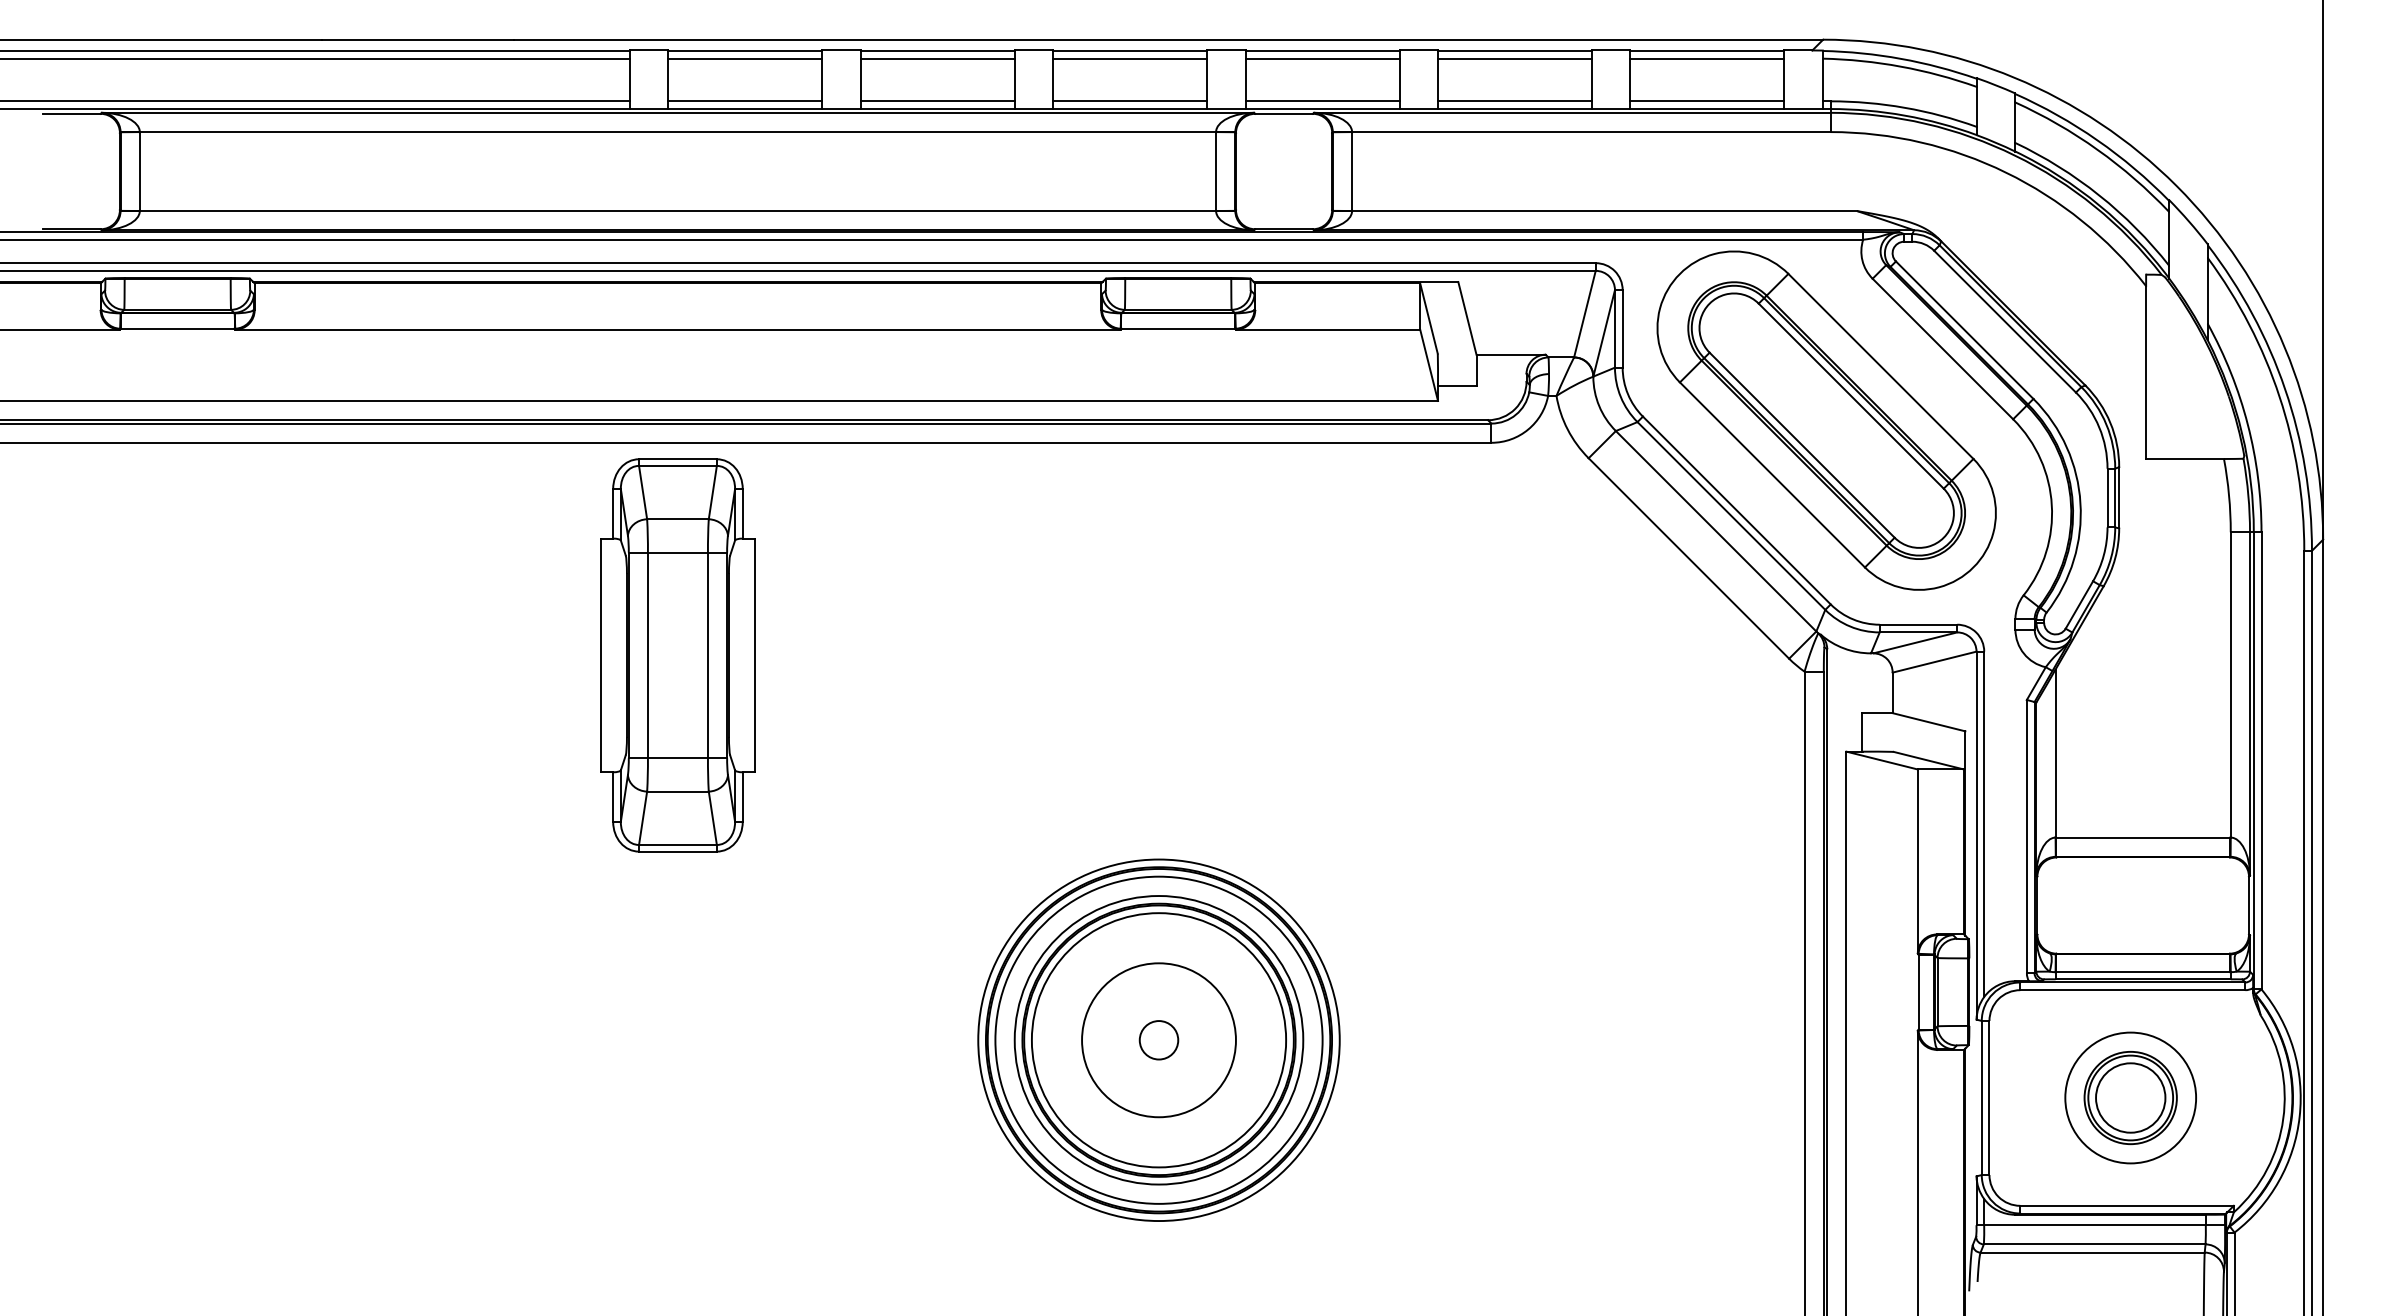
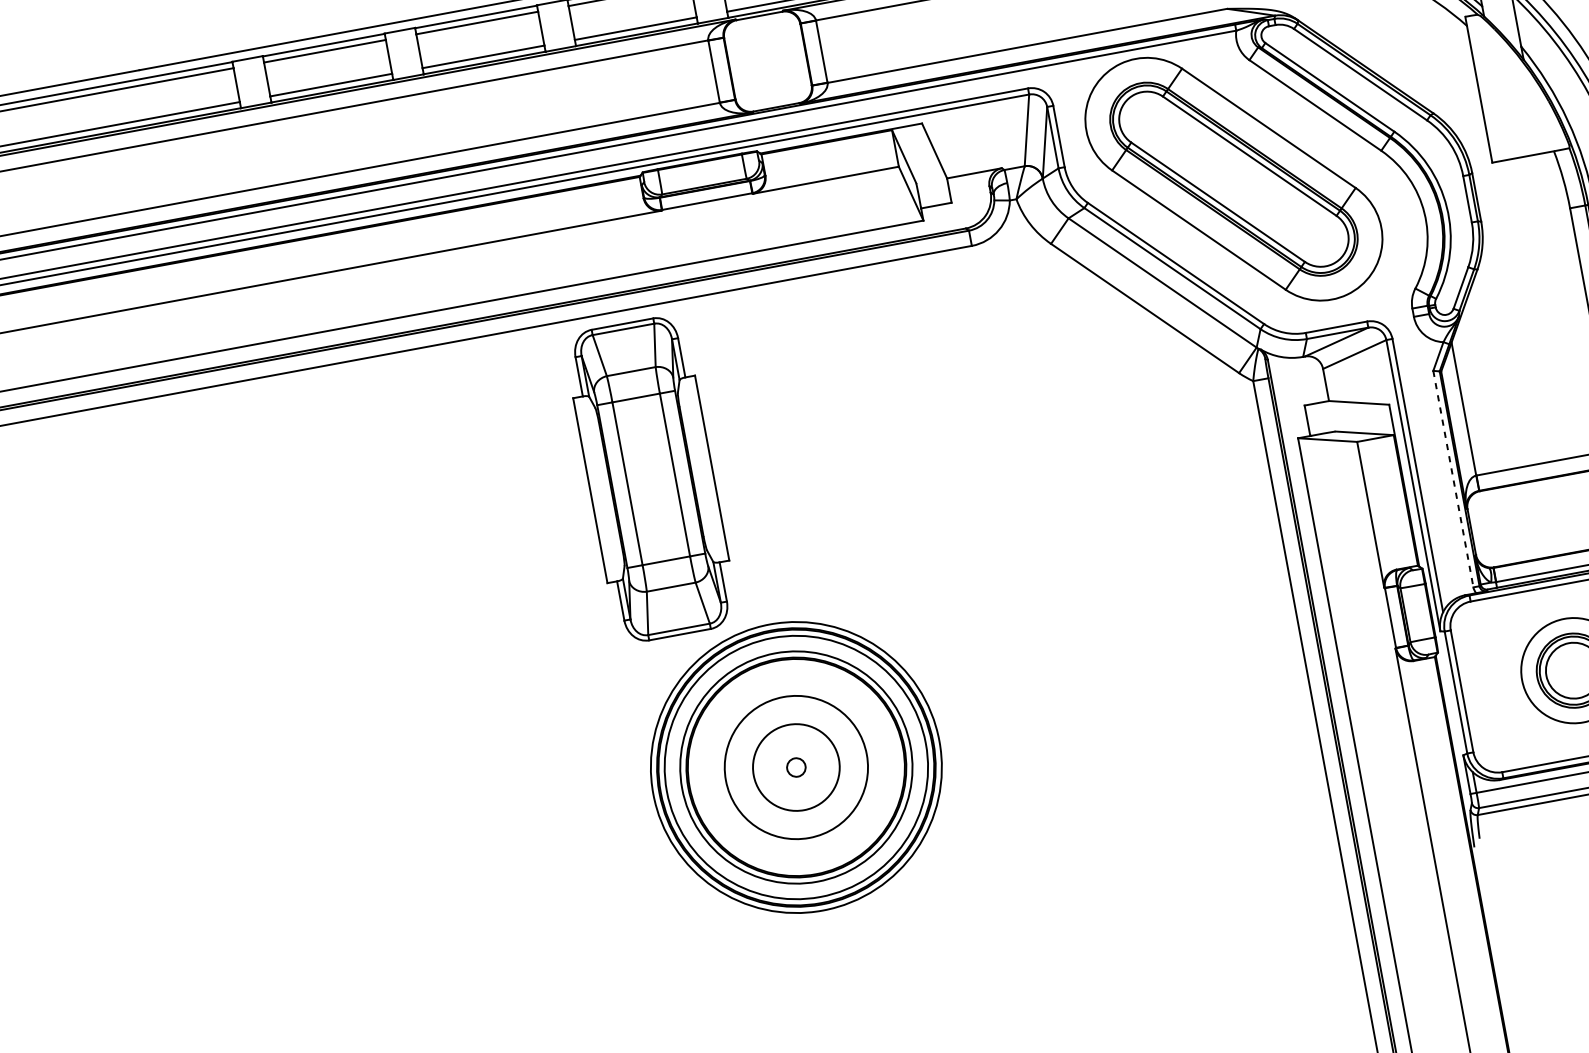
part: (677, 655) -> (650, 479), moved
line: (2026, 836) -> (1453, 479), solid -> dashed
circle: (1158, 1040) -> (796, 767), size x0.6
circle: (1158, 1040) -> (796, 767), size x0.7
circle: (1158, 1040) -> (796, 767), size x0.7

